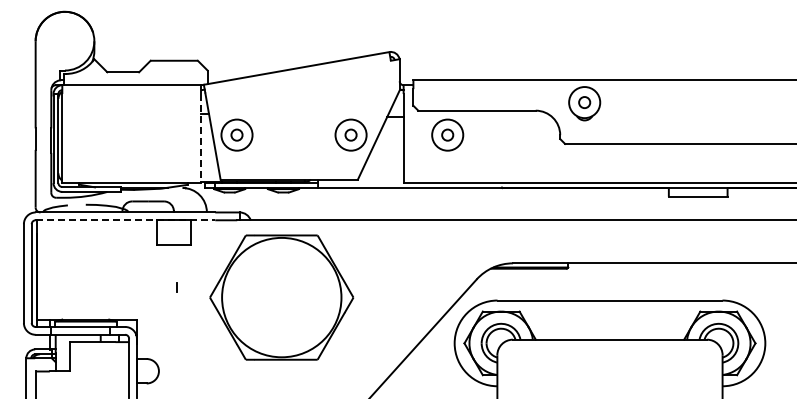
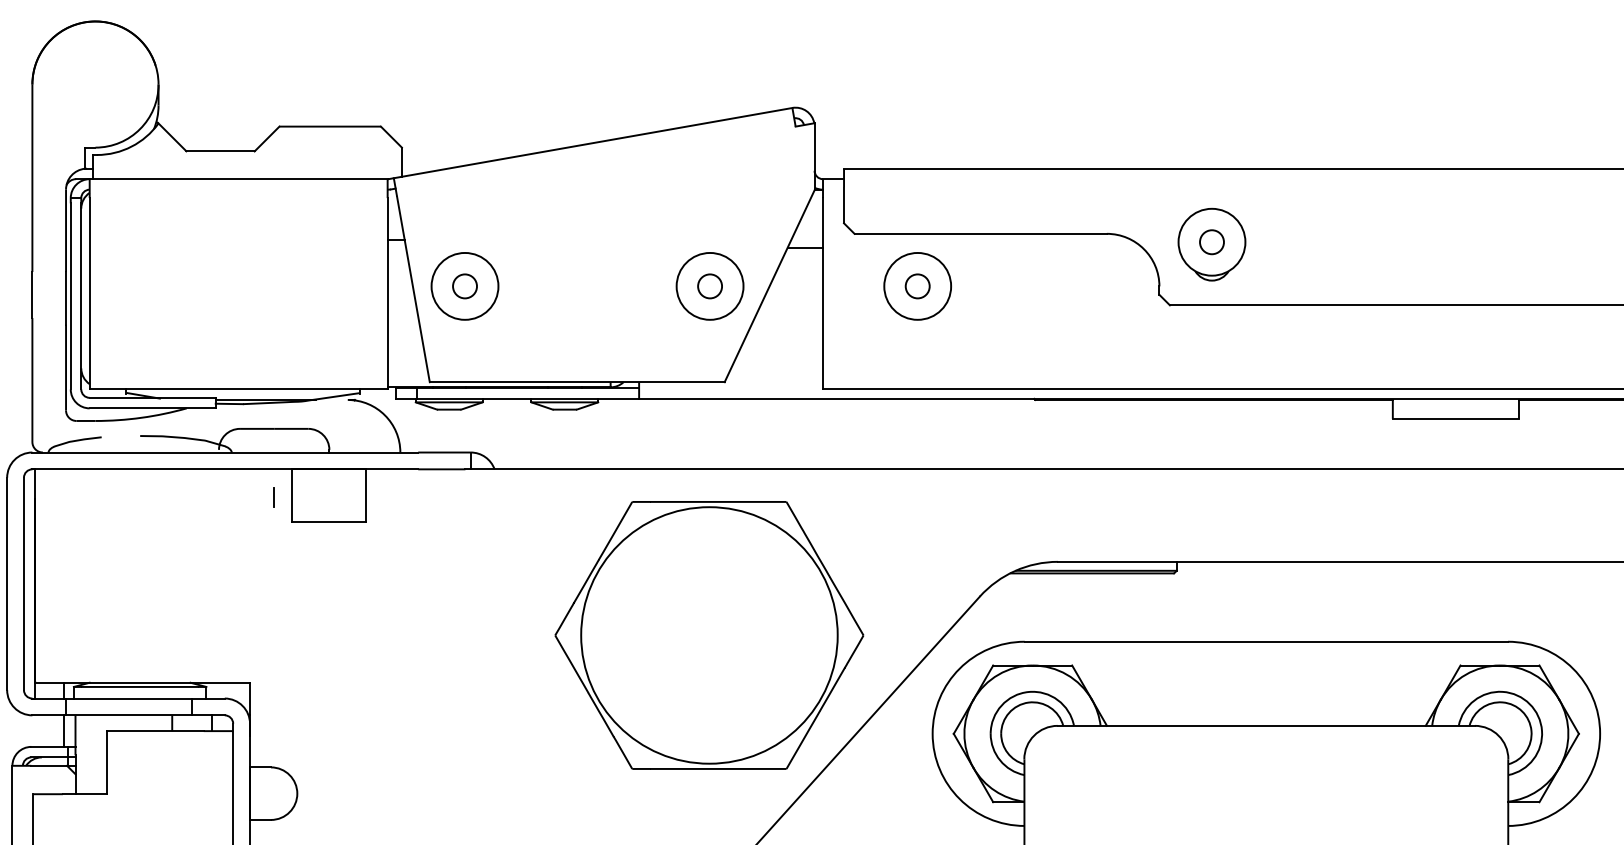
part: (584, 103) -> (1211, 244), moved
line: (200, 138) -> (386, 293), dashed -> solid
line: (125, 220) -> (225, 469), dashed -> solid
line: (176, 287) -> (272, 497), moved
part: (281, 297) -> (708, 635), moved

